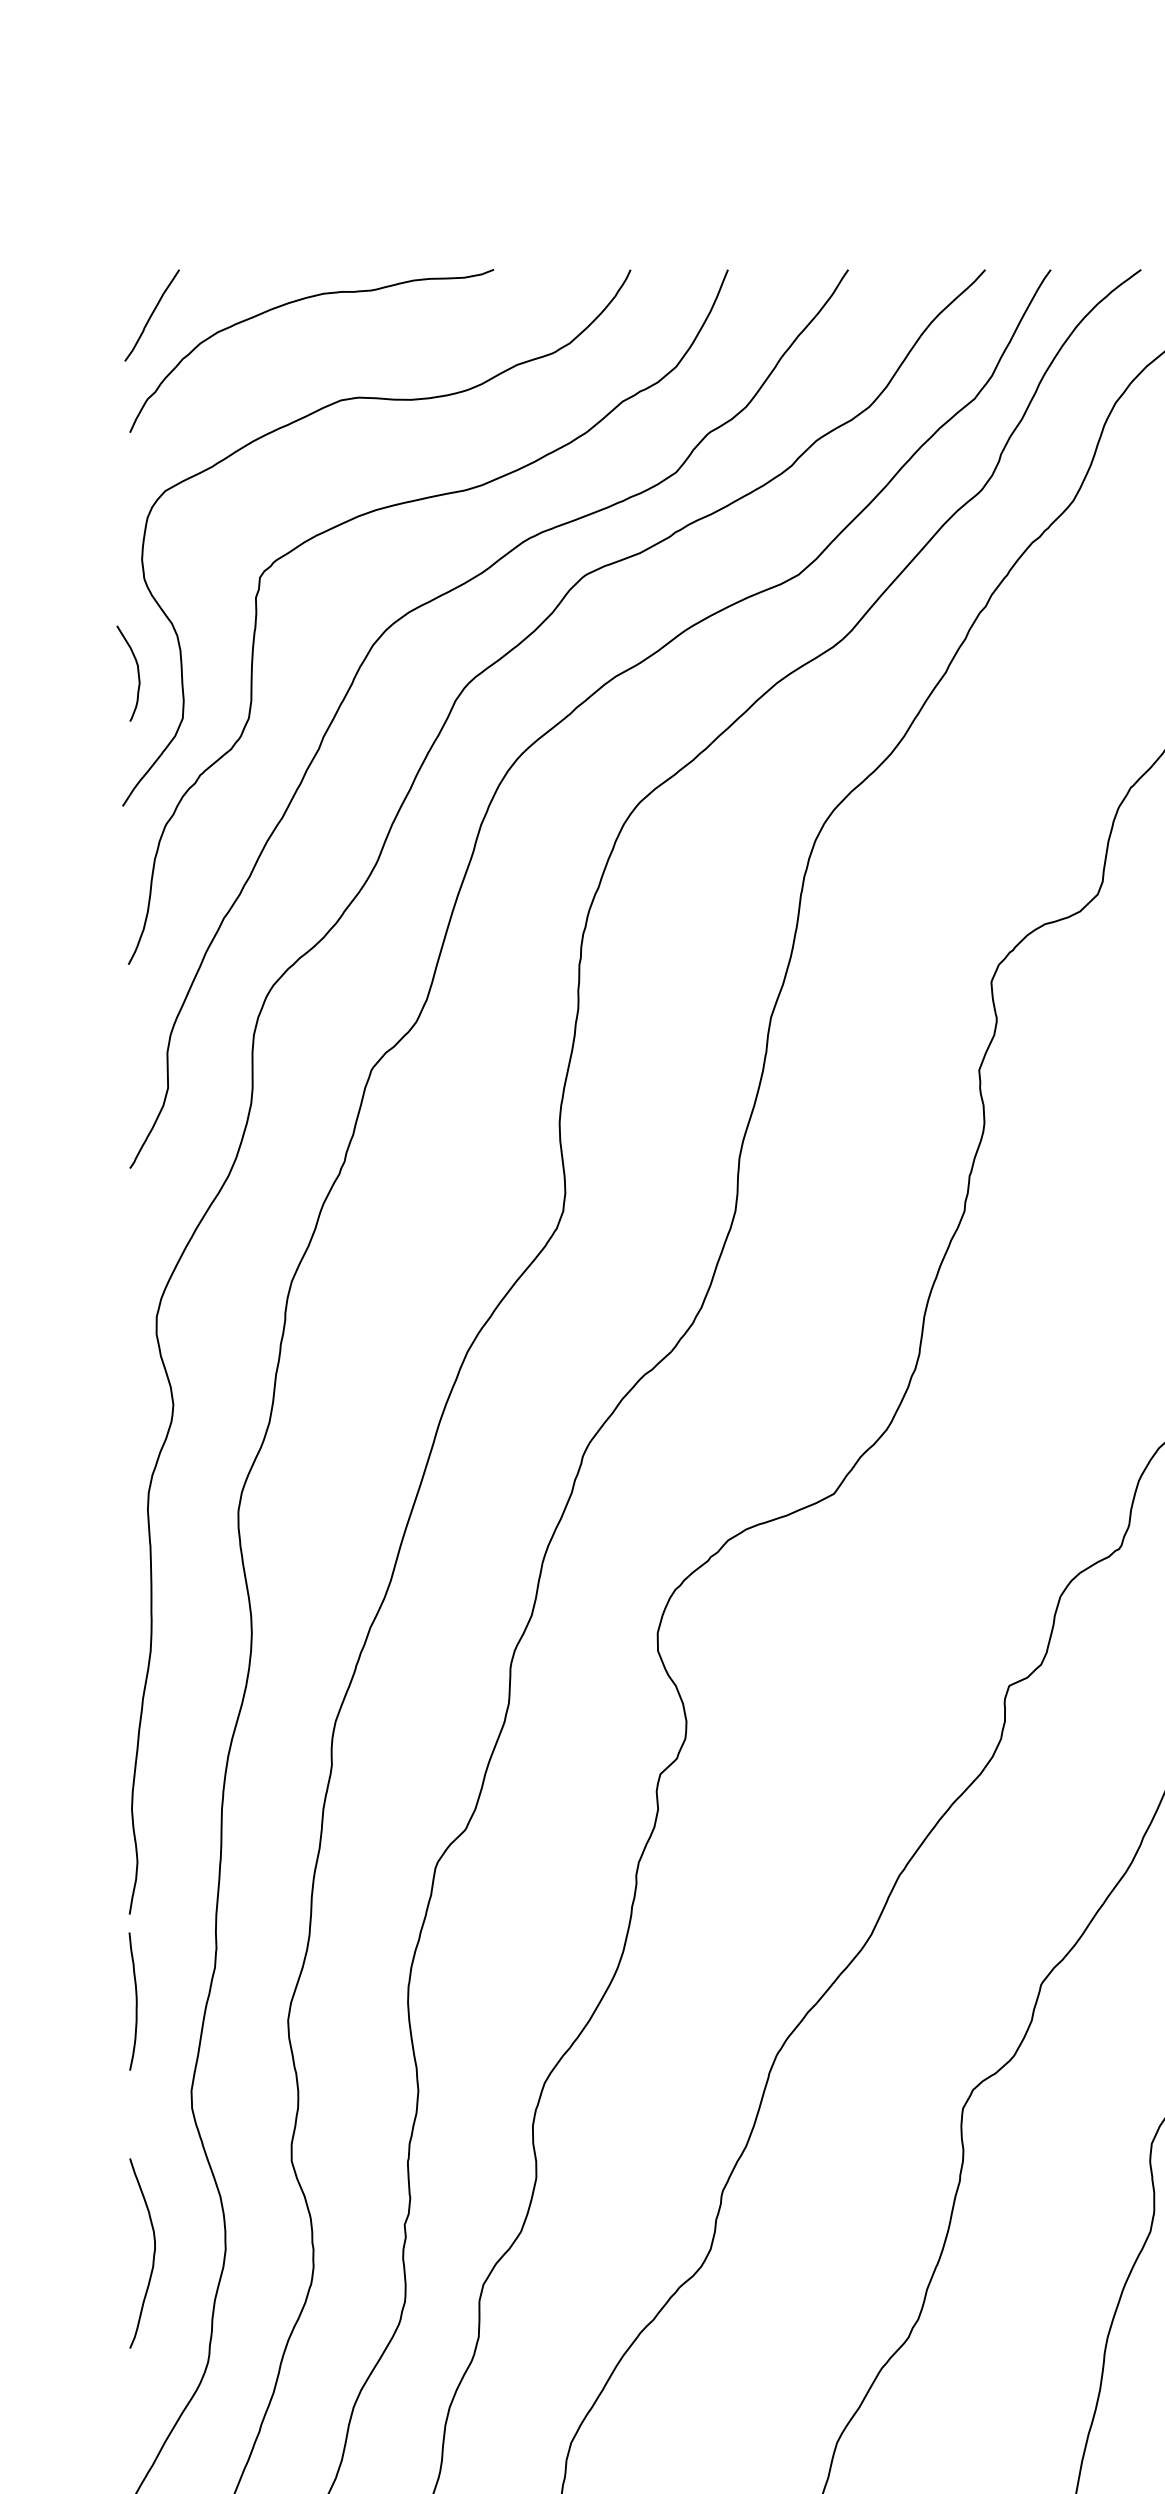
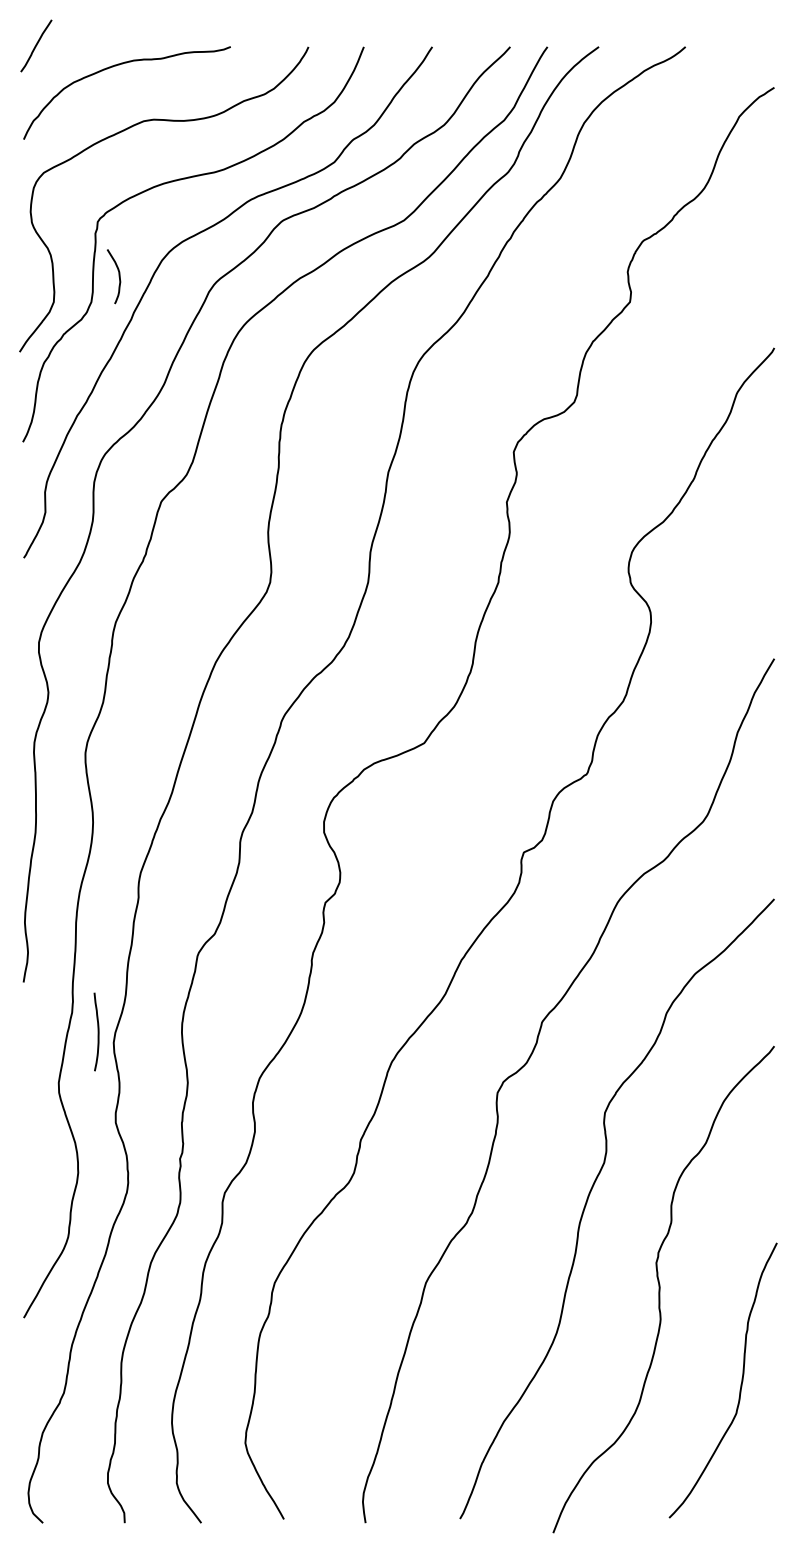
line: (152, 314) -> (36, 45), moved
curve: (136, 673) -> (118, 276), moved
curve: (134, 2000) -> (97, 1031), moved
curve: (152, 2253) -> (36, 1175), removed

